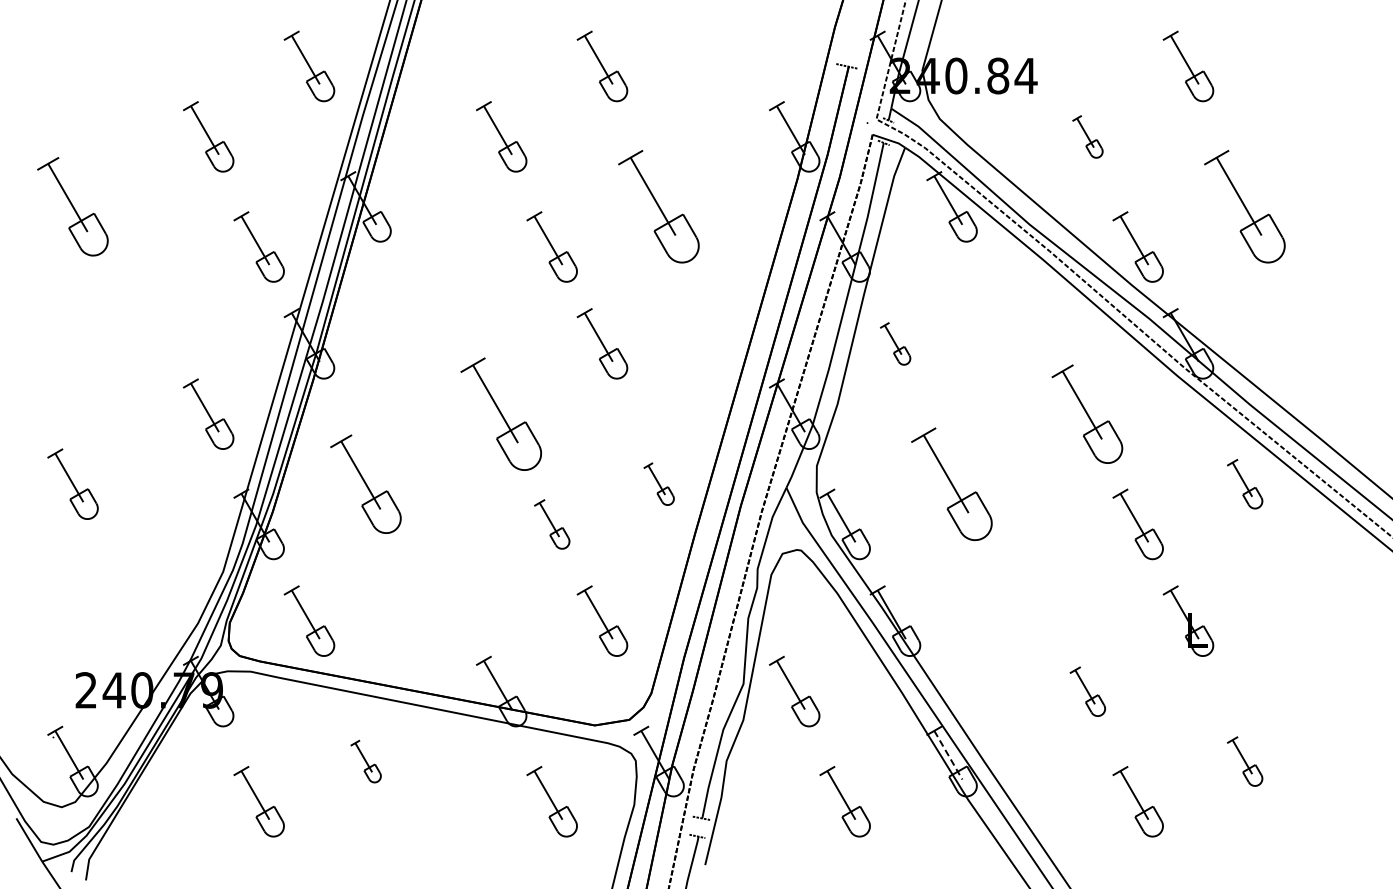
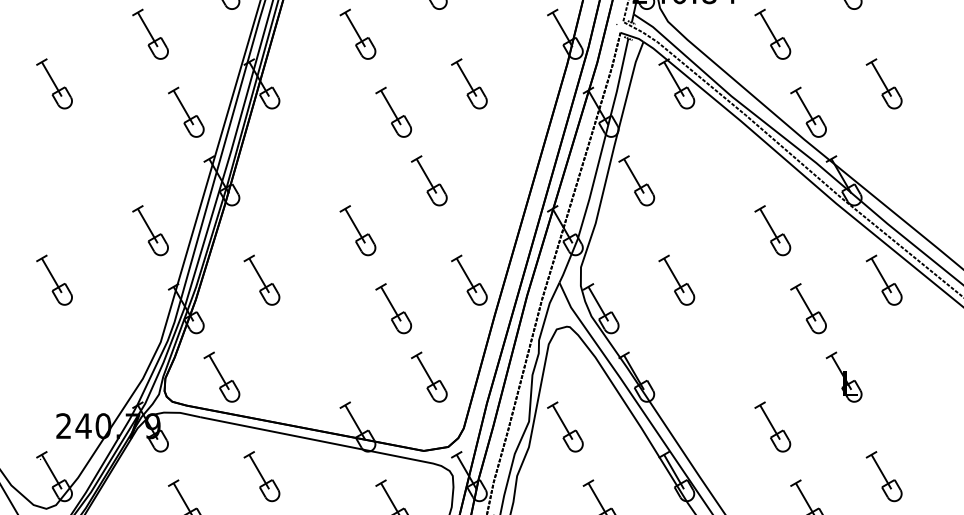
part: (1087, 136) -> (772, 34), size x1.67
part: (72, 206) -> (54, 83), size x0.71
part: (658, 206) -> (468, 83), size x0.62
part: (1244, 206) -> (883, 83), size x0.62
part: (895, 343) -> (636, 180), size x1.67
part: (501, 413) -> (357, 230), size x0.62
part: (1087, 413) -> (772, 230), size x0.71
part: (365, 483) -> (261, 279), size x0.71
part: (658, 483) -> (468, 279), size x1.67
part: (951, 483) -> (676, 279), size x0.62
part: (1244, 483) -> (883, 279), size x1.43
part: (551, 524) -> (393, 308), size x1.43
part: (1087, 691) -> (772, 426), size x1.43
line: (948, 755) -> (674, 472), dashed -> solid
part: (365, 761) -> (261, 476), size x1.67
part: (1244, 761) -> (883, 476), size x1.43

